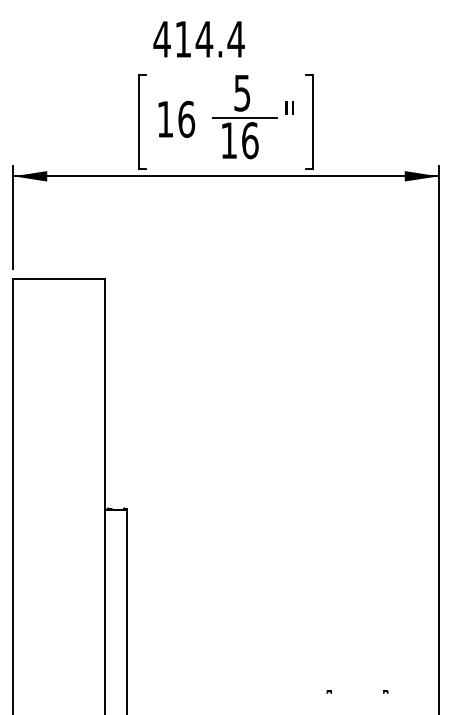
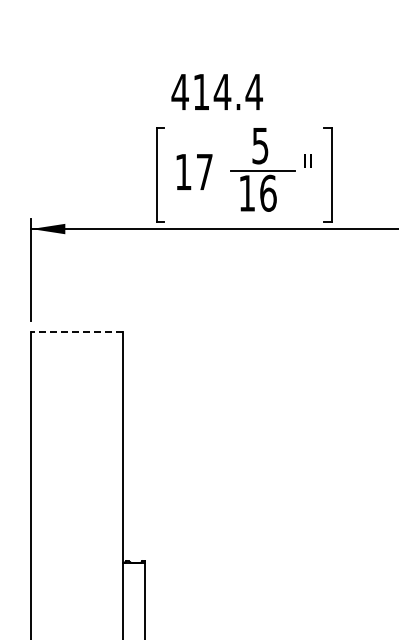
text: (186, 118) -> (204, 171), 16 -> 17
line: (59, 278) -> (77, 331), solid -> dashed

